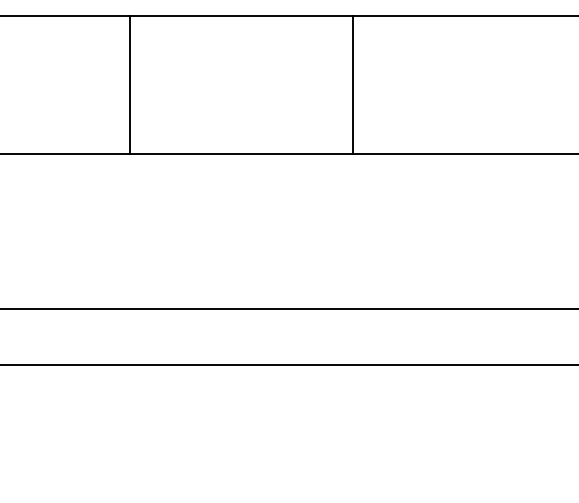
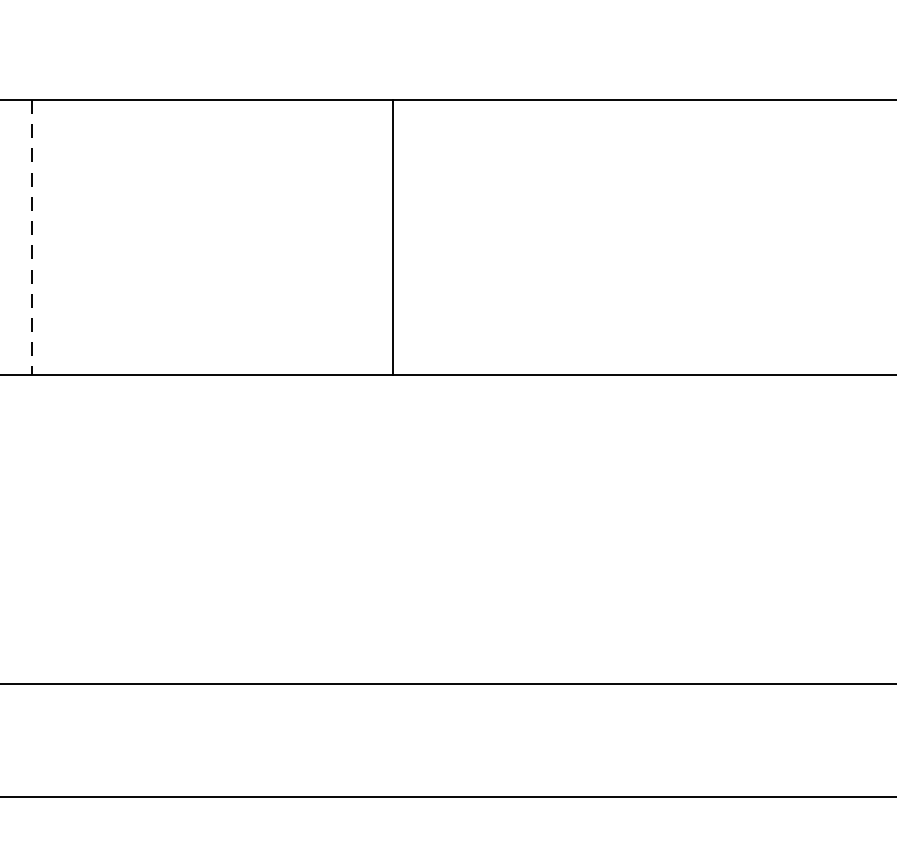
line: (130, 85) -> (32, 237), solid -> dashed
line: (352, 85) -> (392, 237), moved

